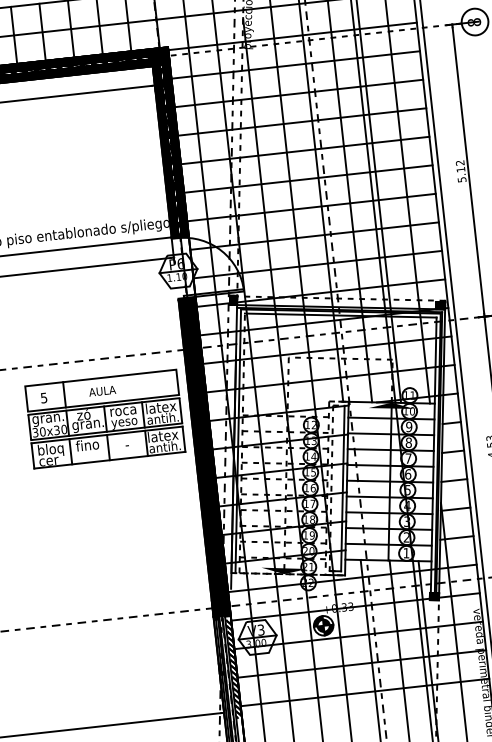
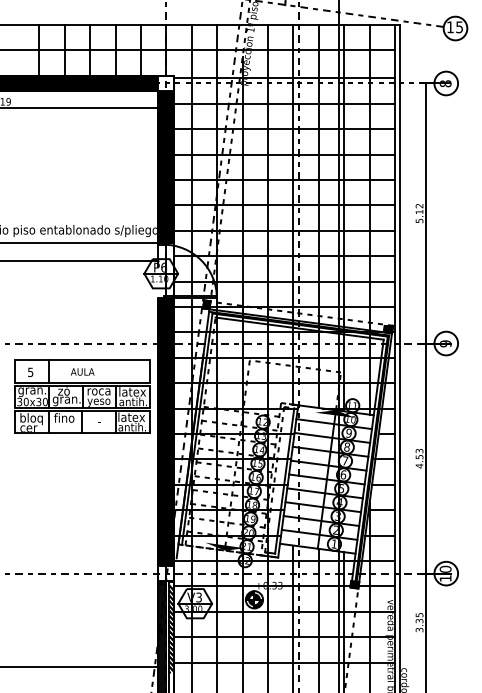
hatch: (159, 56) -> (165, 83), removed
hatch: (220, 607) -> (165, 573), removed

